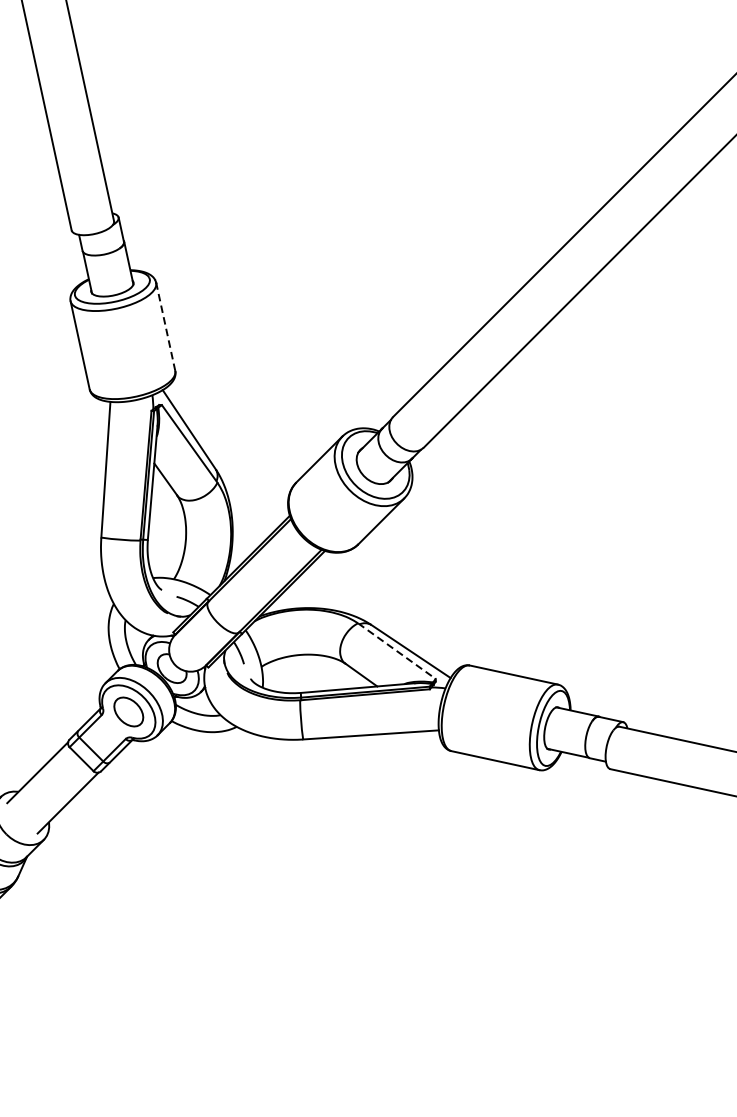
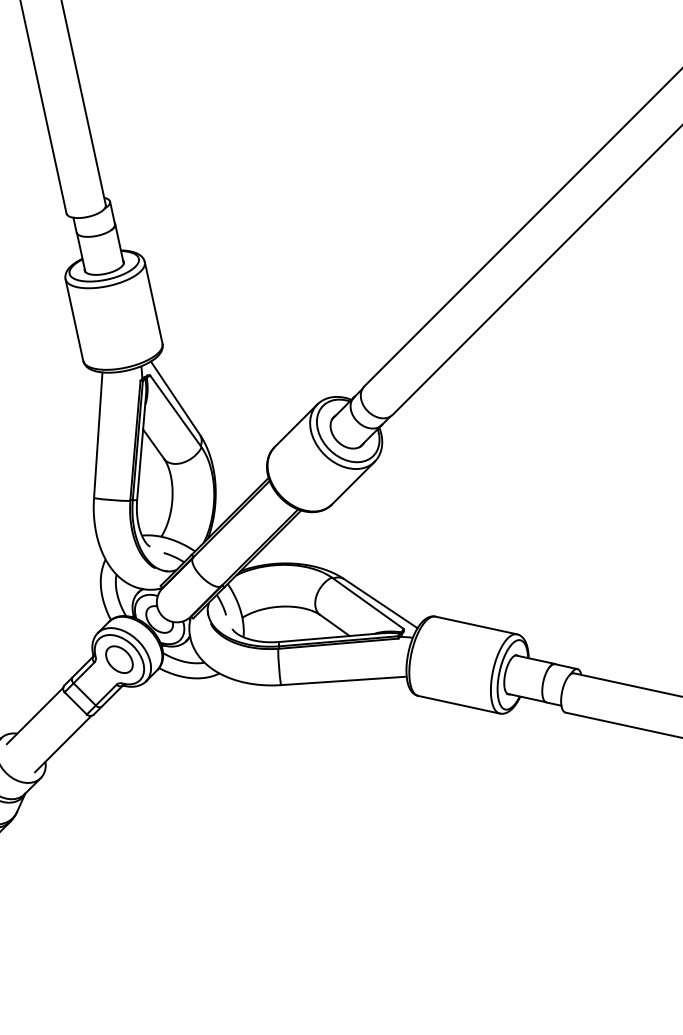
line: (165, 327) -> (153, 303), dashed -> solid
line: (397, 651) -> (368, 603), dashed -> solid

